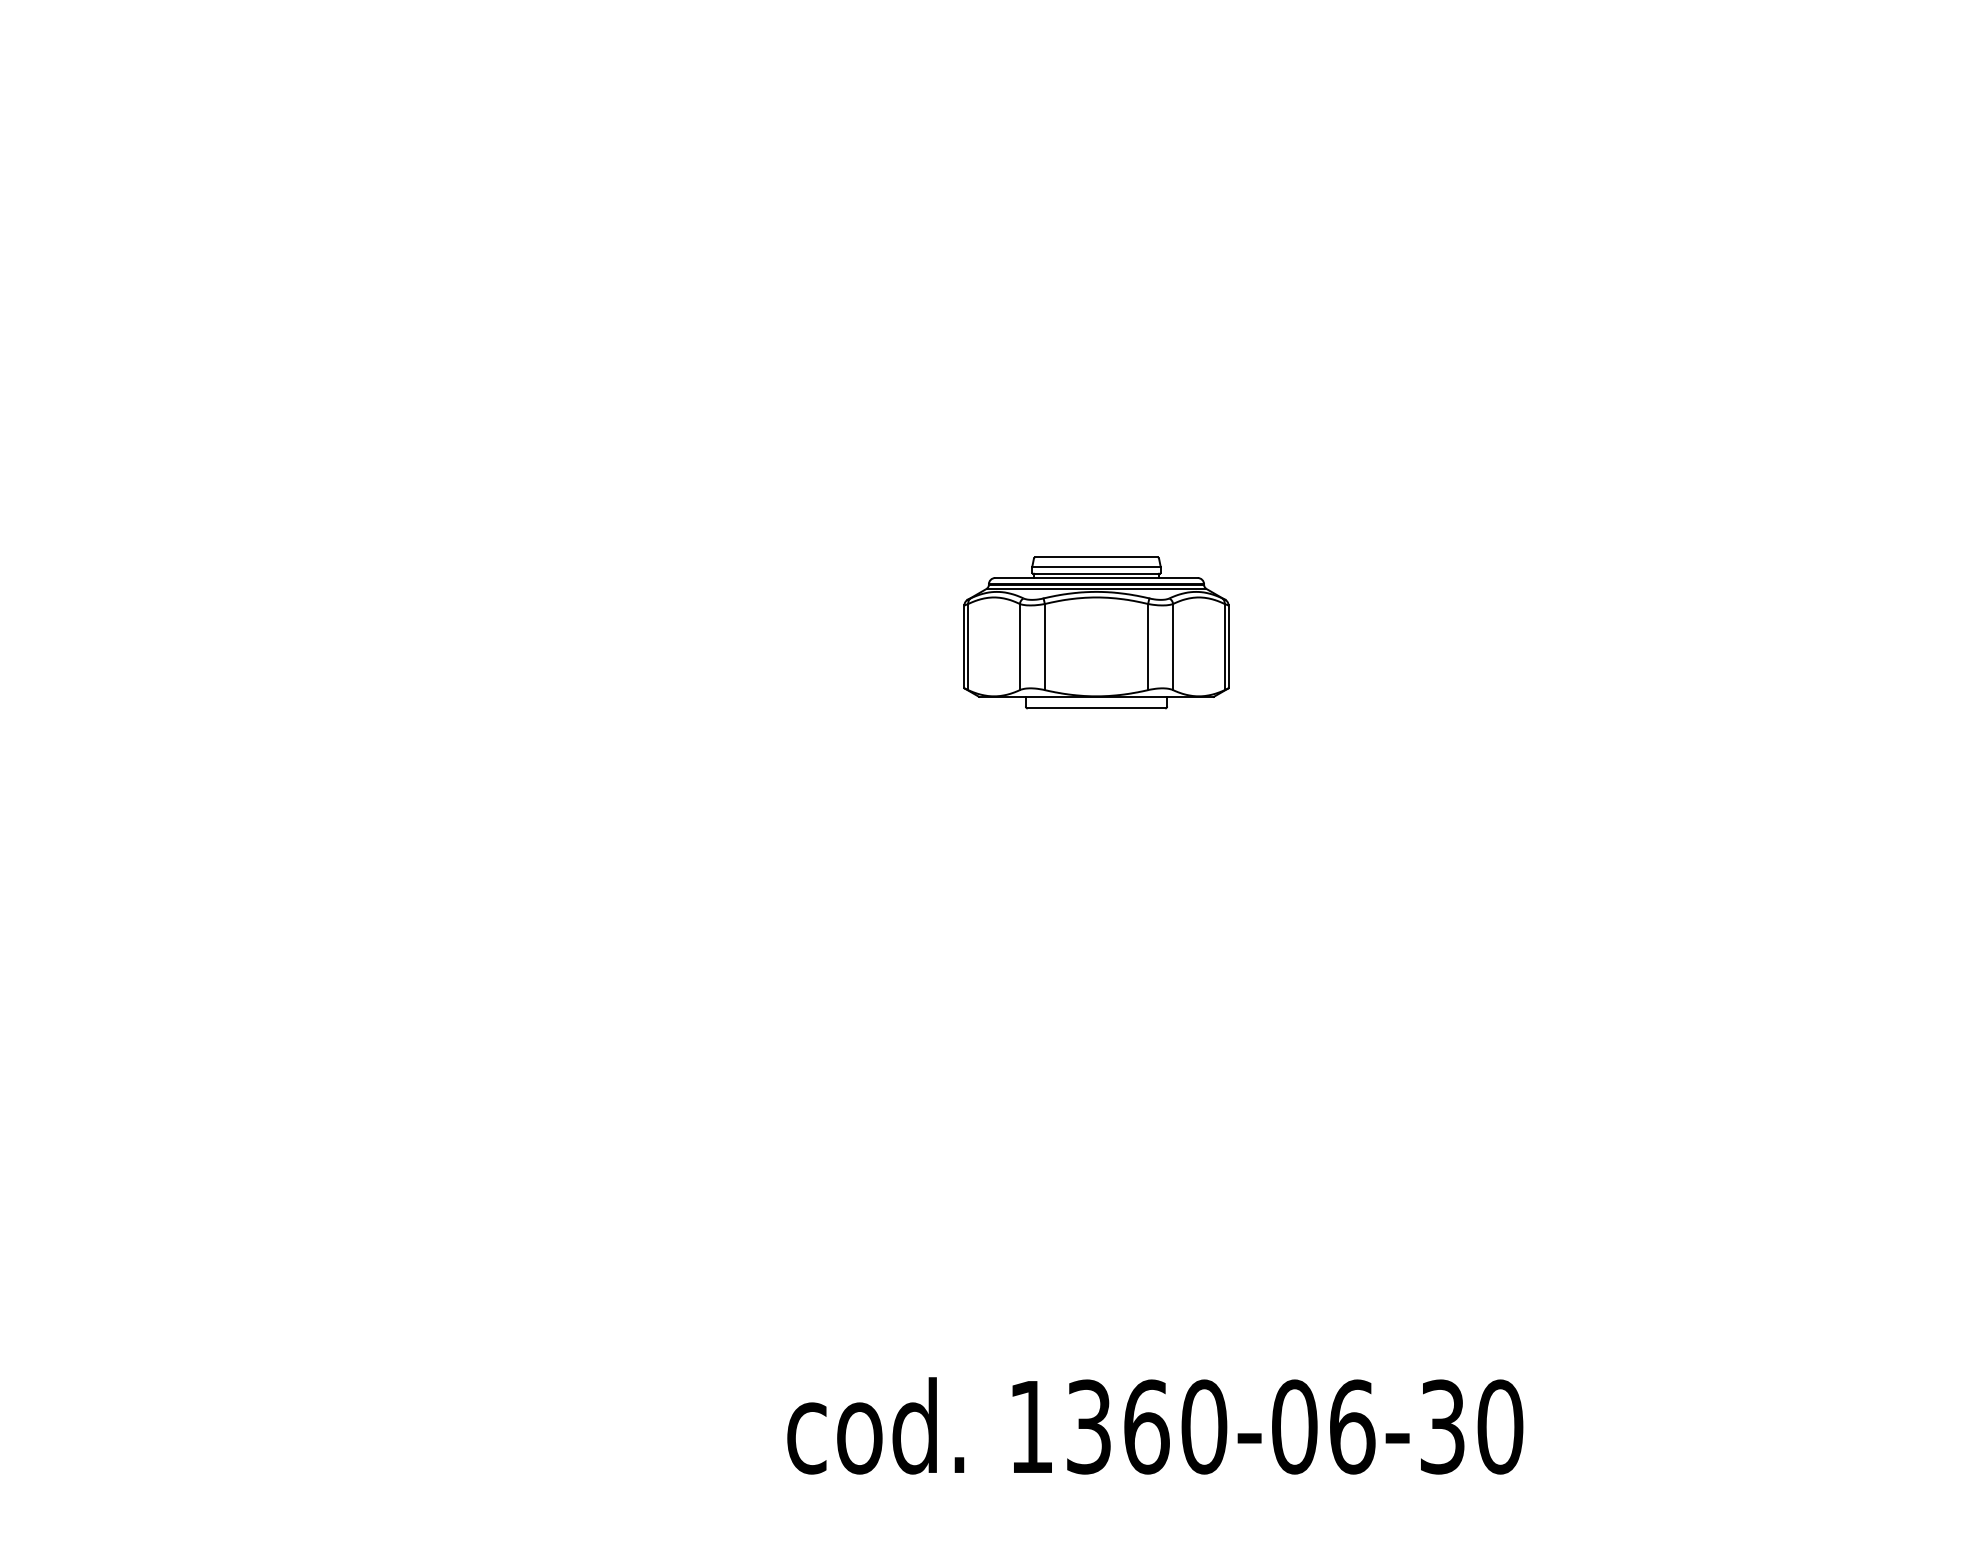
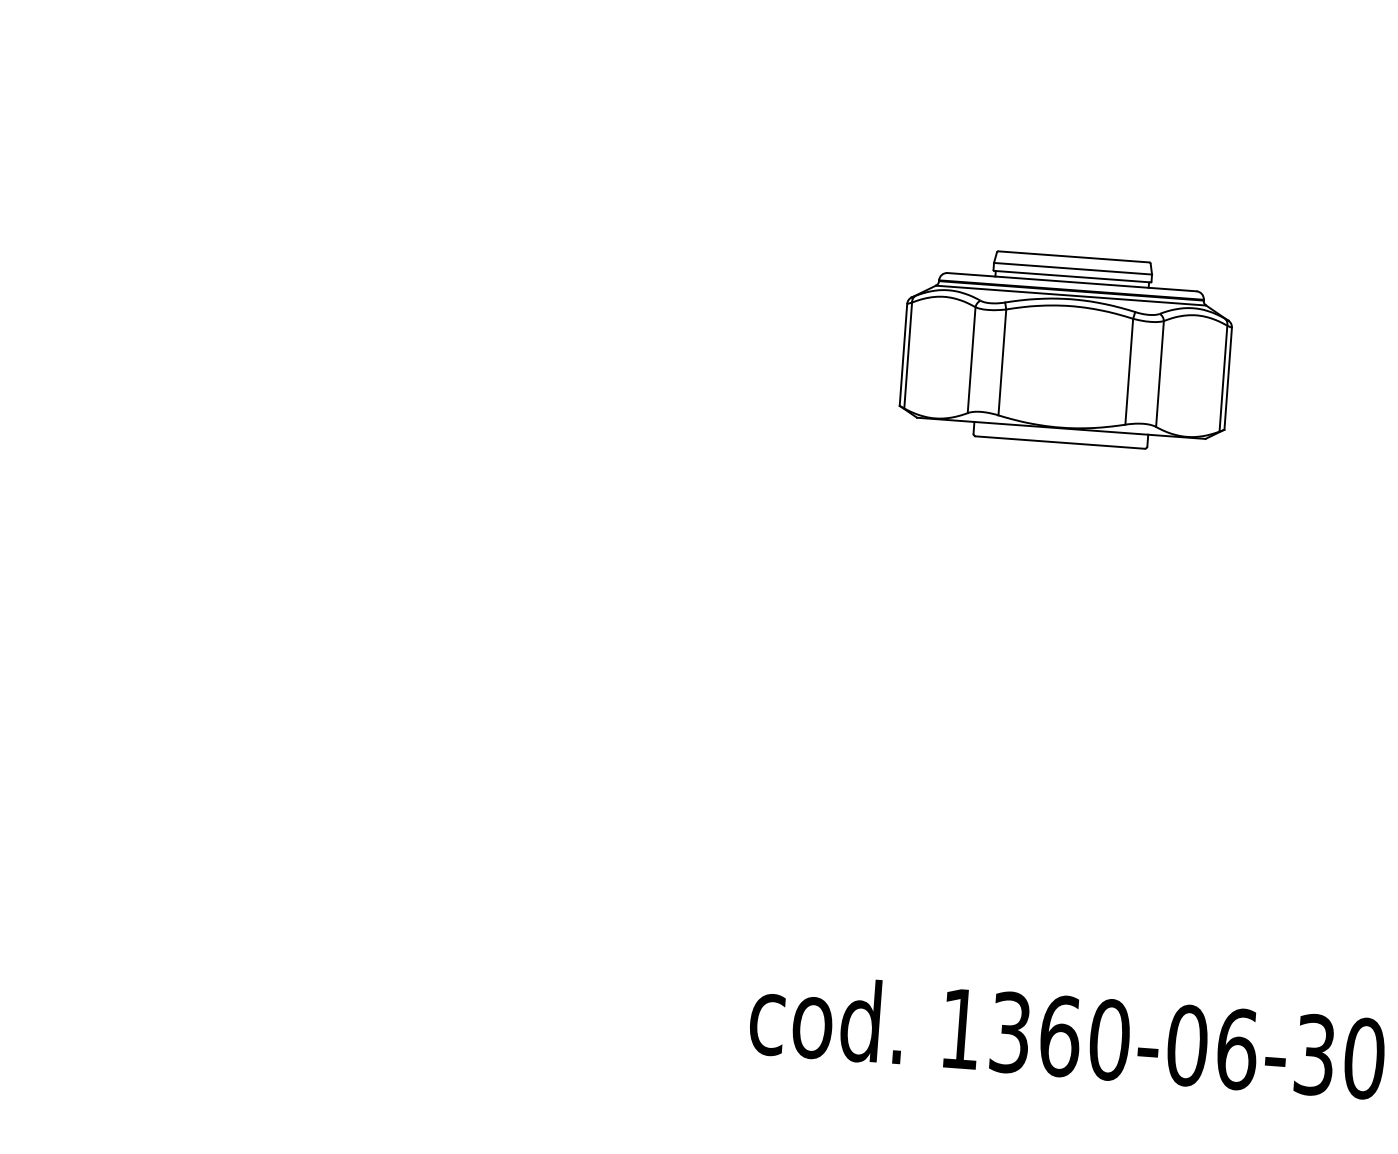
part: (1096, 632) -> (1067, 349), size x1.43

